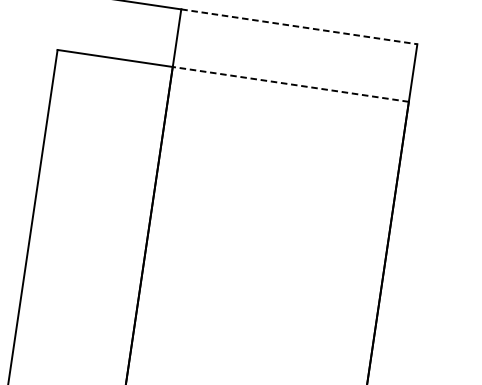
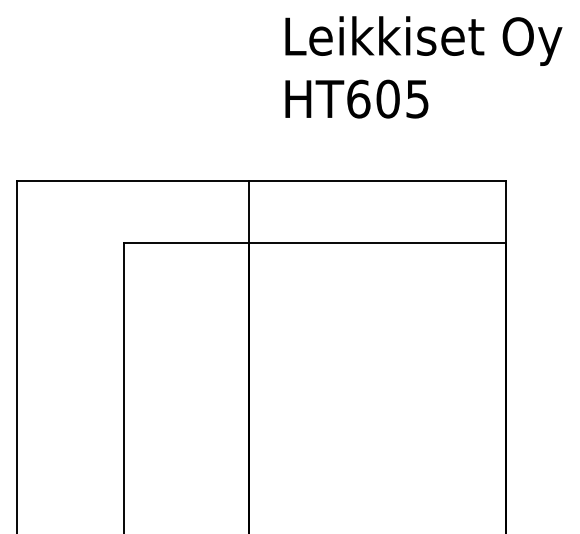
line: (299, 26) -> (377, 180), dashed -> solid
line: (289, 84) -> (376, 243), dashed -> solid

